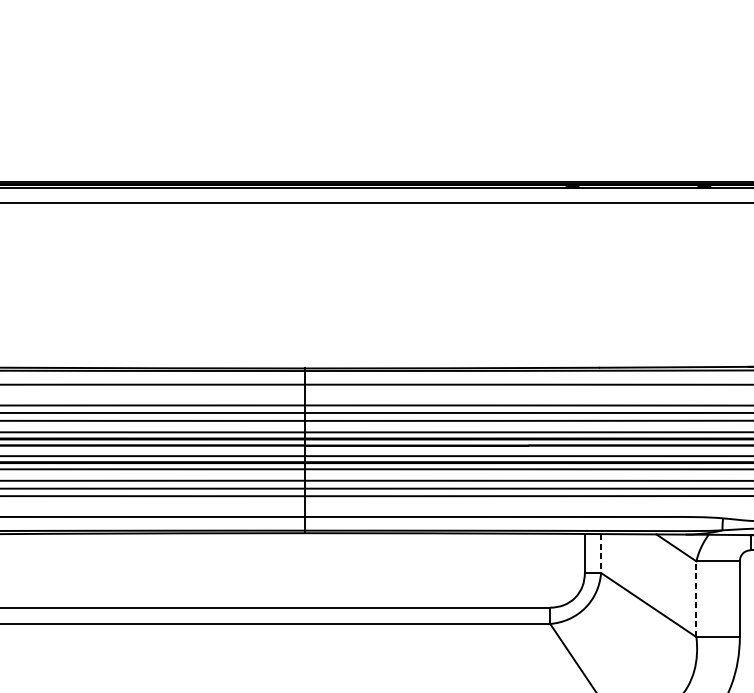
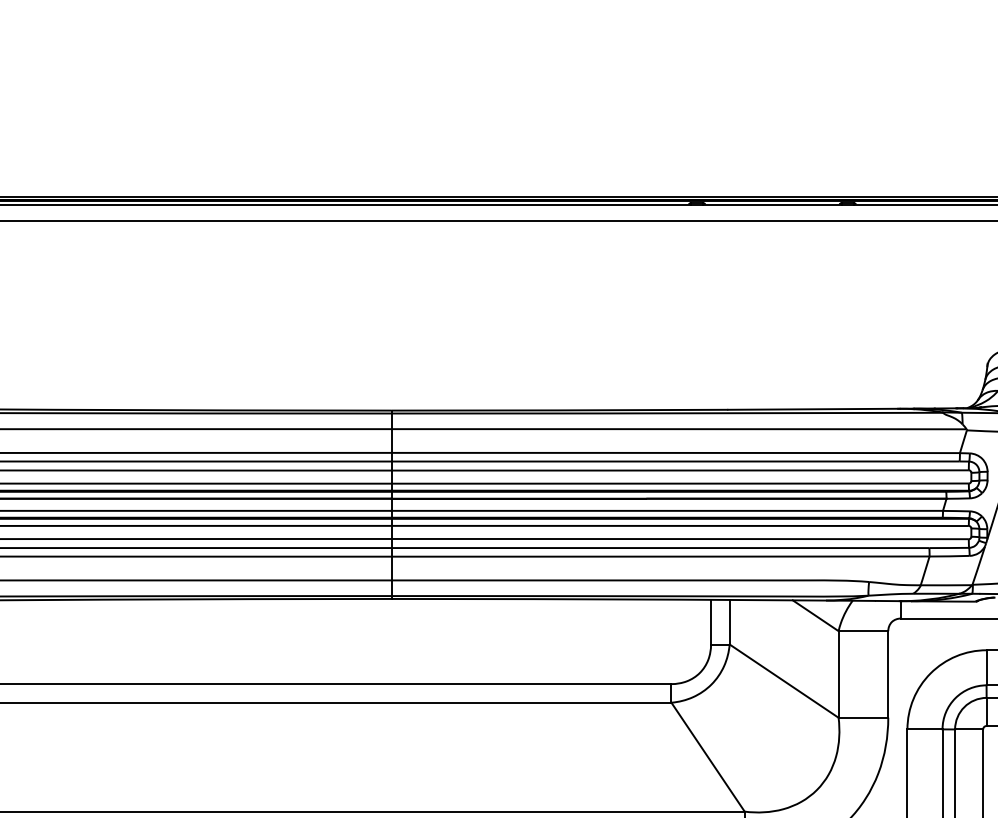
line: (600, 553) -> (729, 622), dashed -> solid
line: (696, 598) -> (838, 673), dashed -> solid

